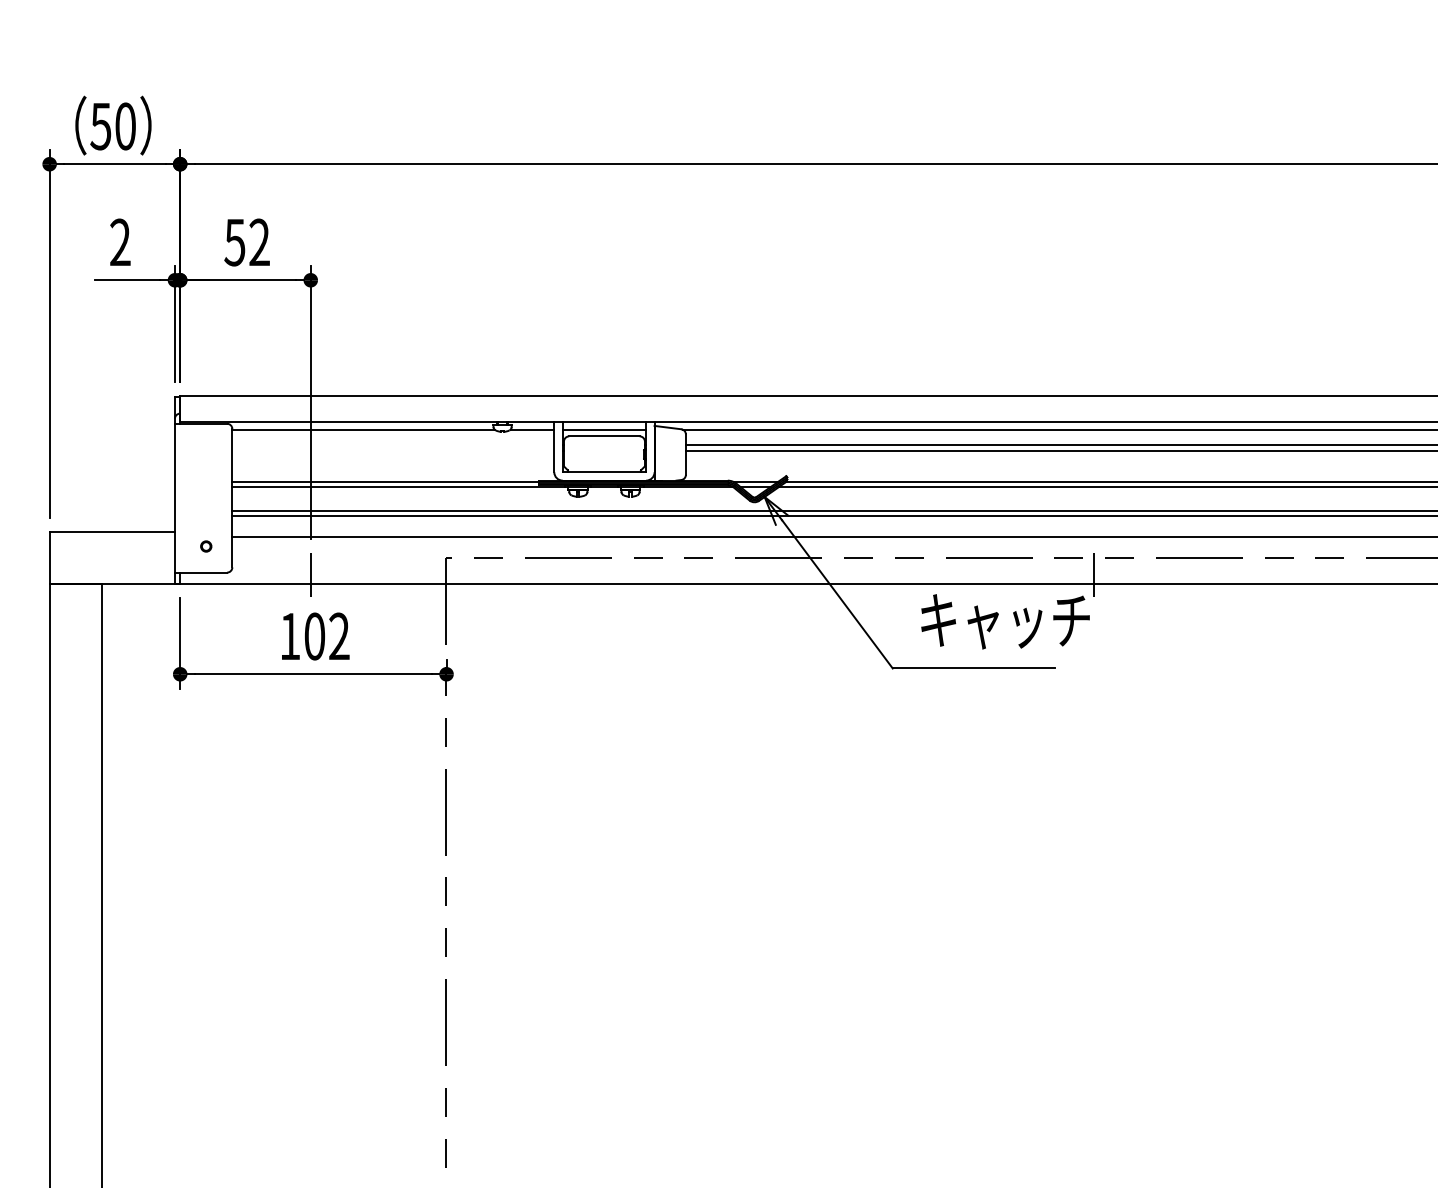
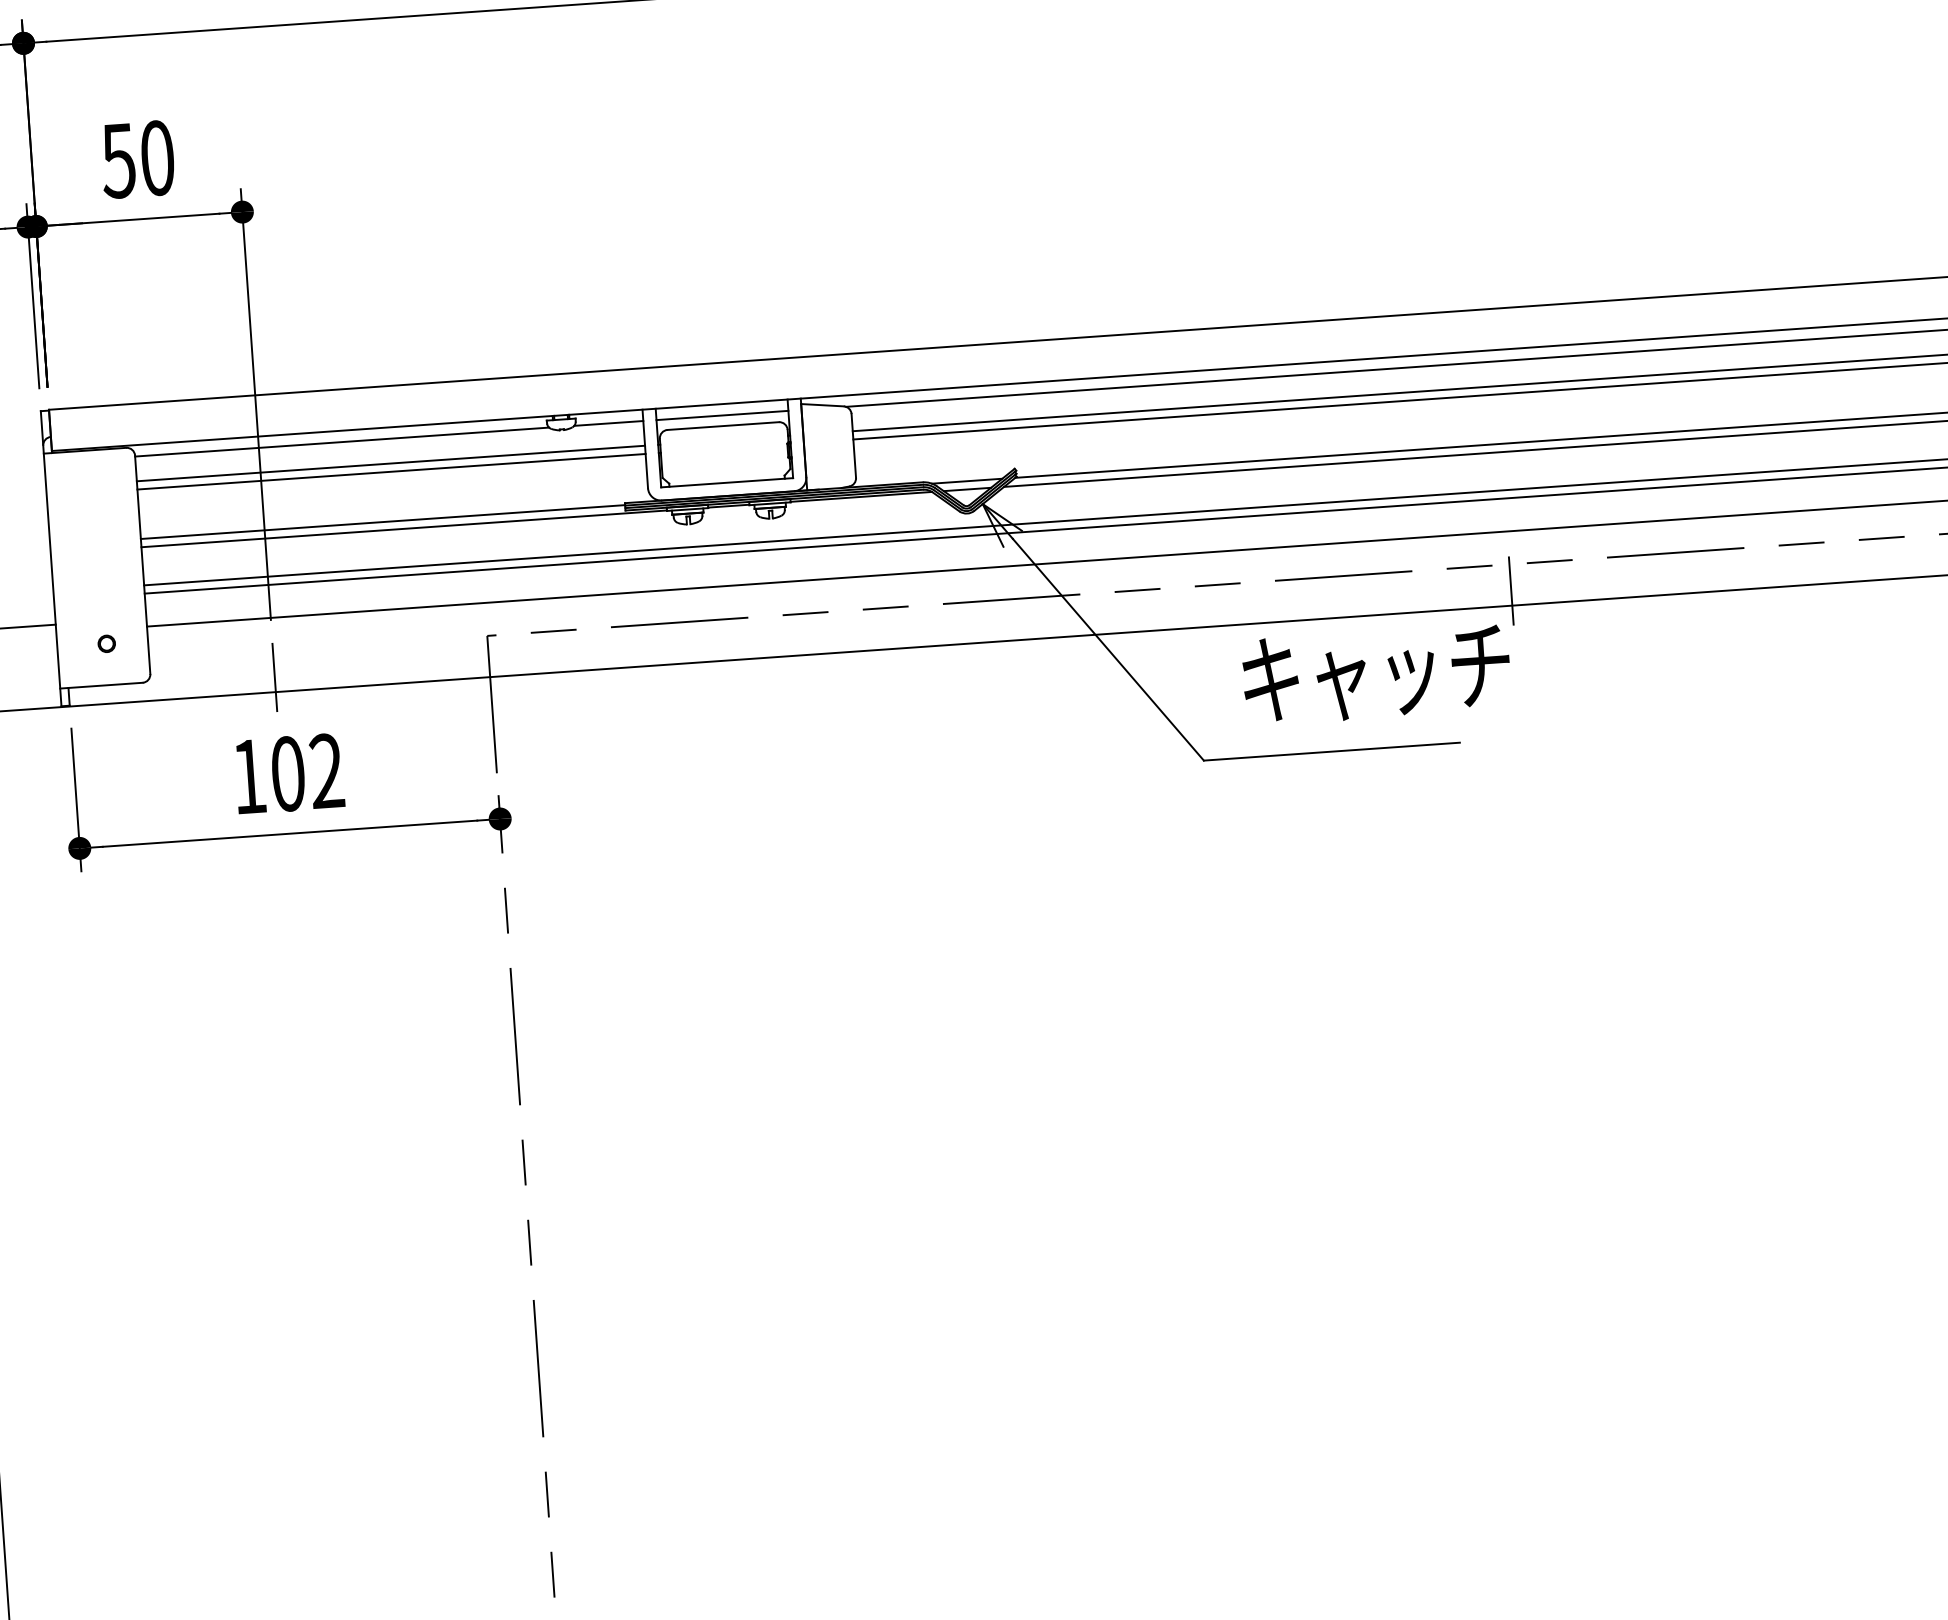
text: (259, 242) -> (157, 158), 52 -> 50
line: (393, 445) -> (391, 463), added
line: (393, 450) -> (391, 471), added

